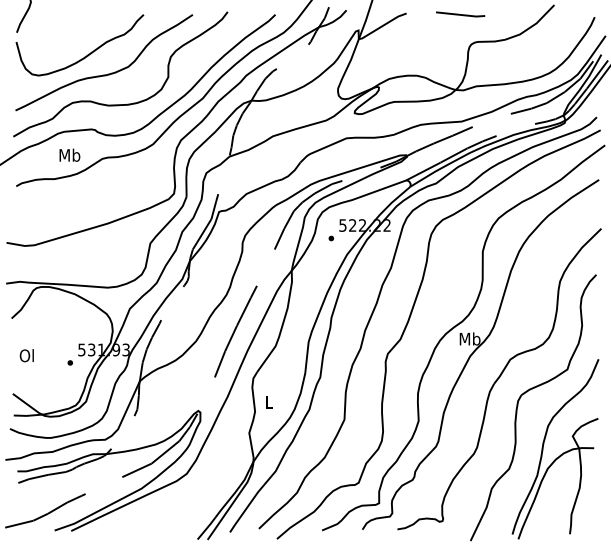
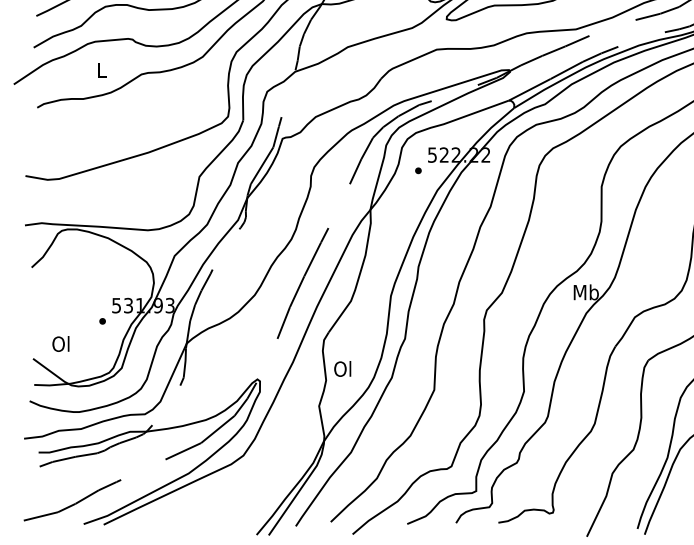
text: (69, 154) -> (101, 69), Mb -> L
text: (26, 355) -> (60, 343), moved
text: (268, 401) -> (342, 368), L -> Ol

